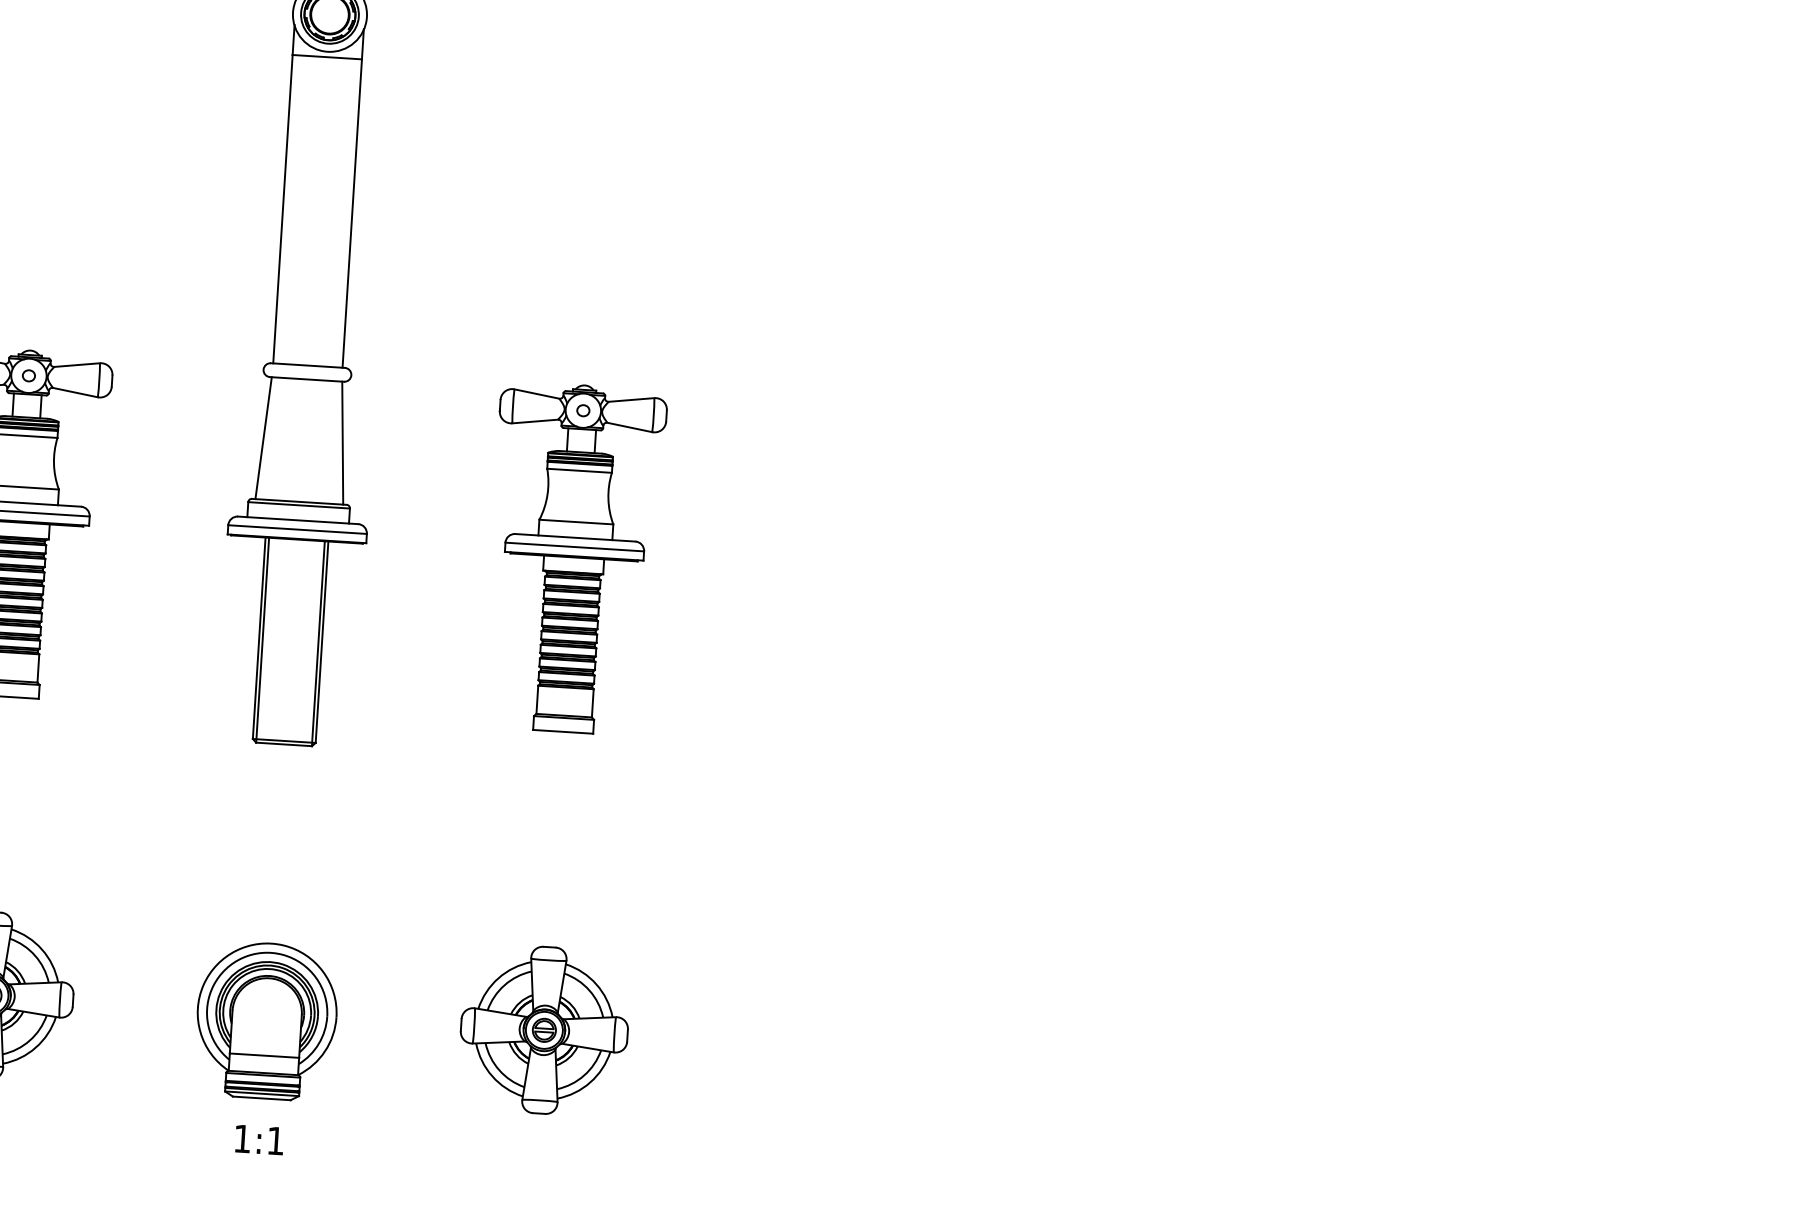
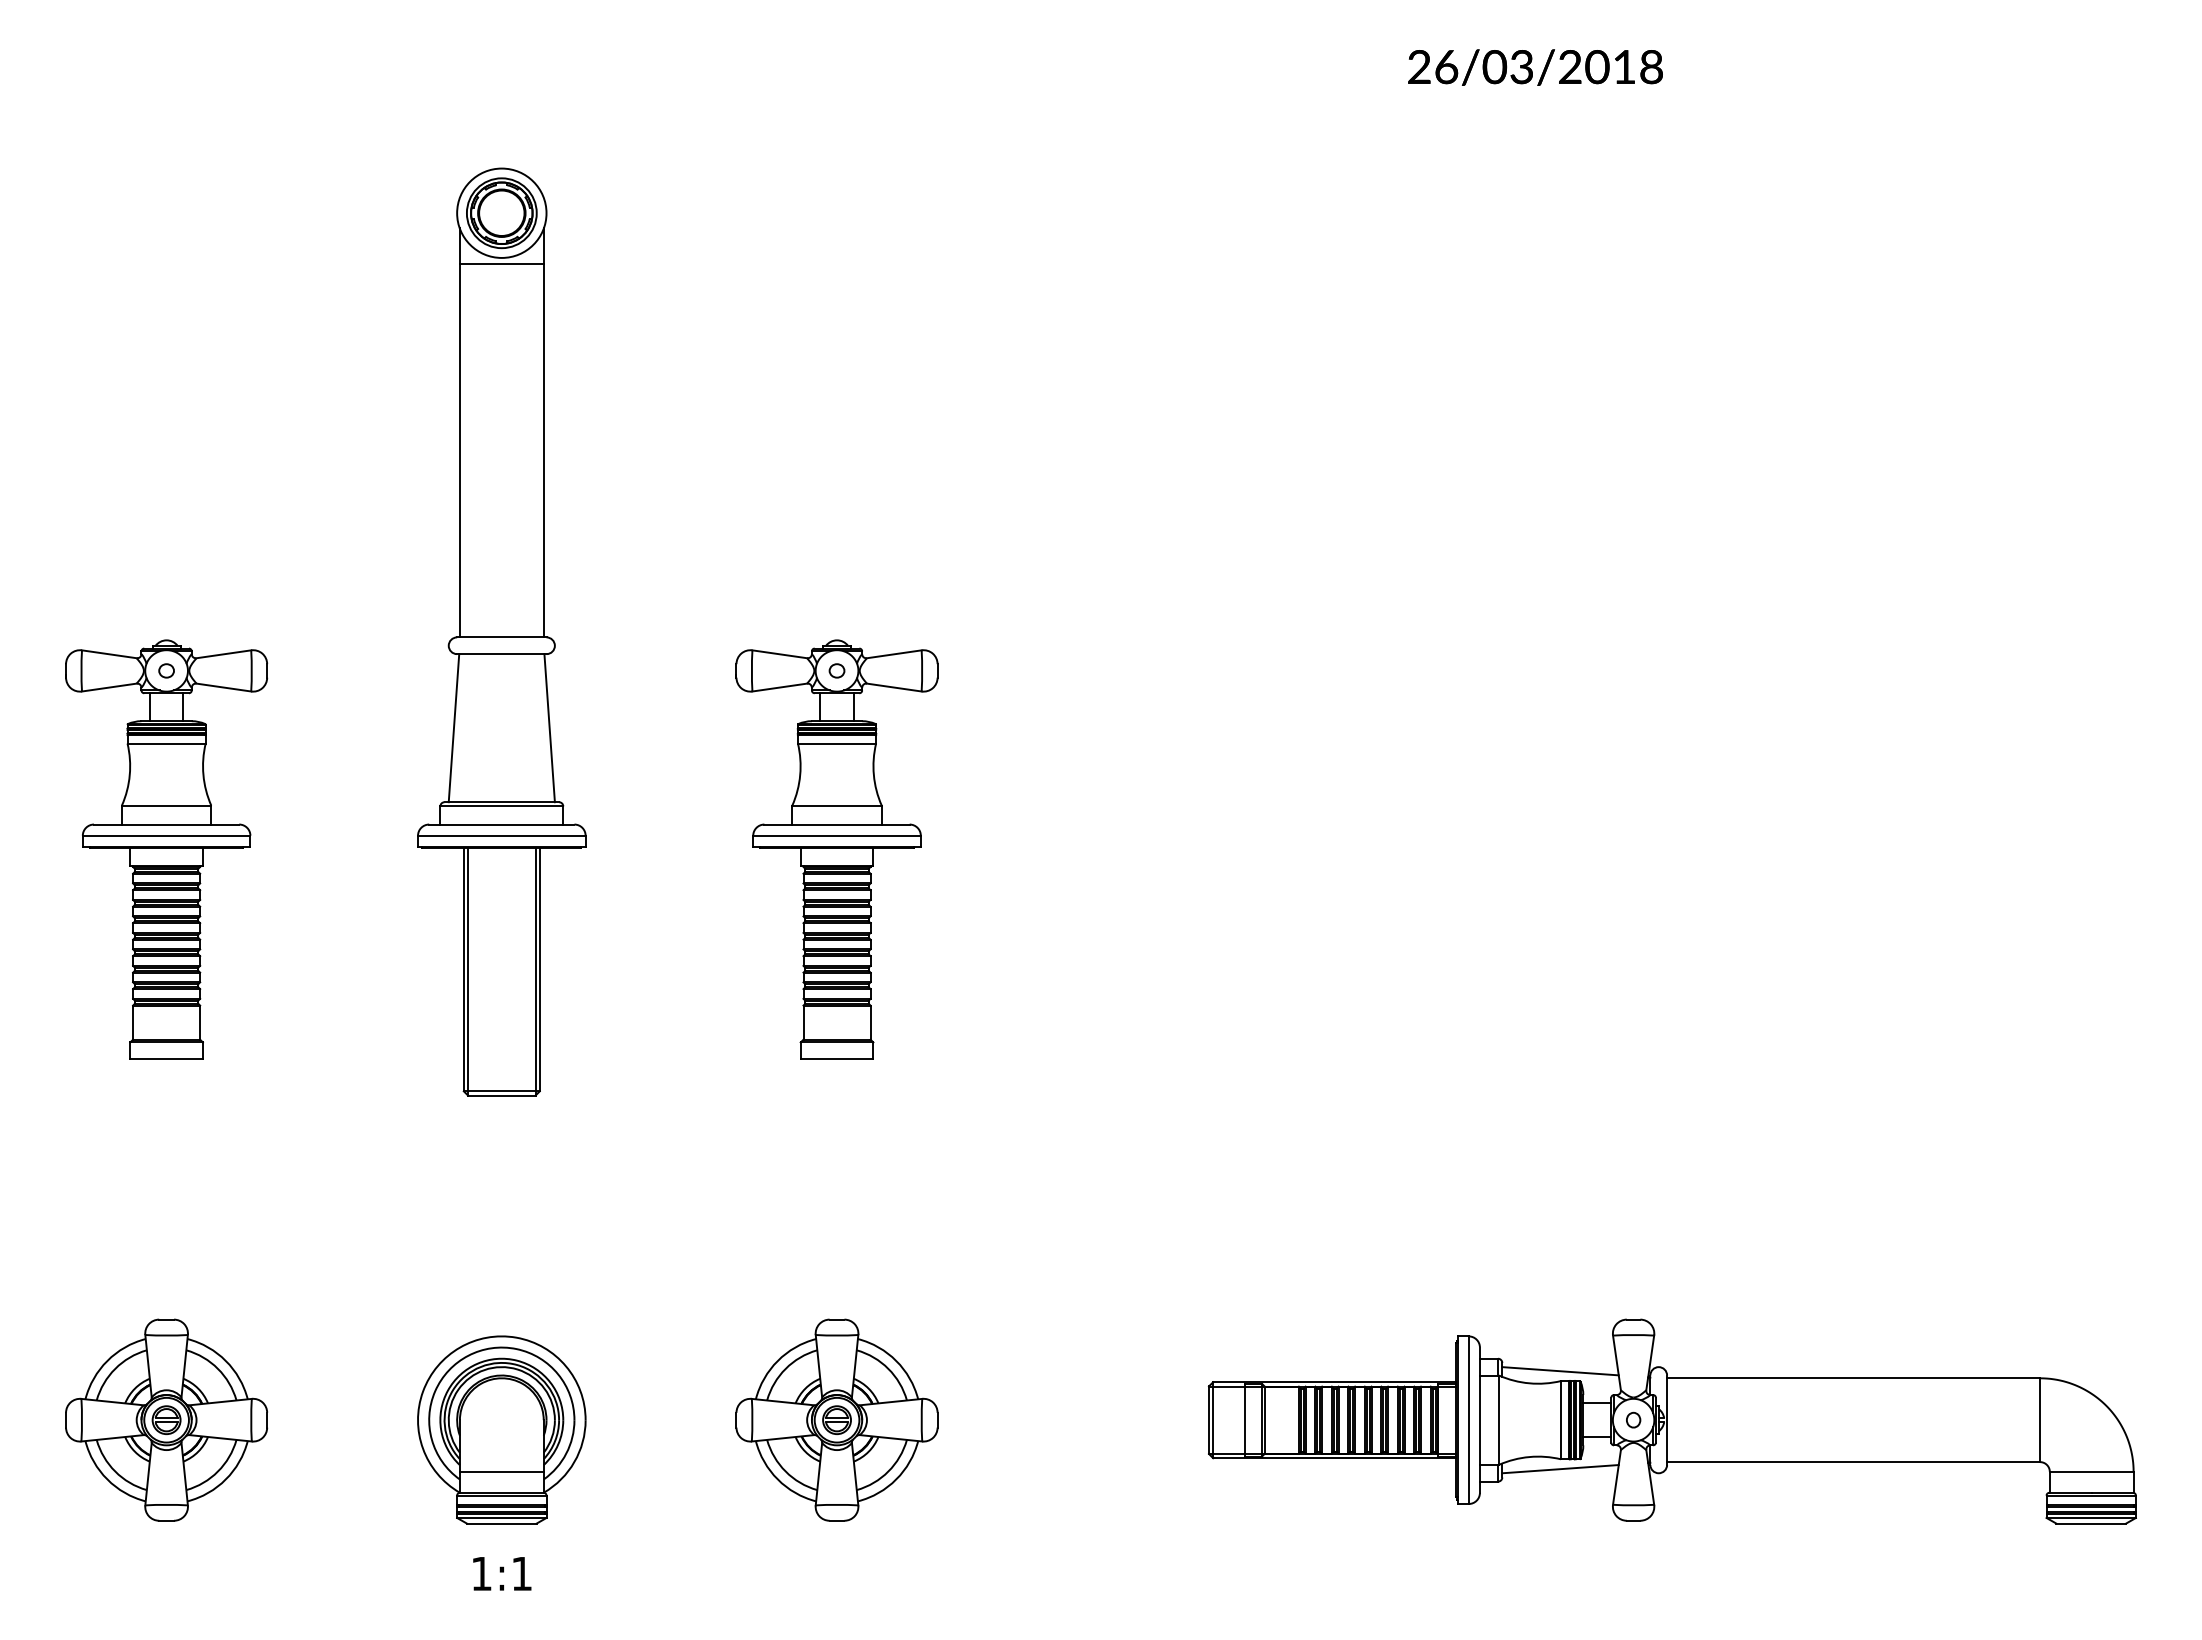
part: (1234, 1074) -> (1671, 1421), added

